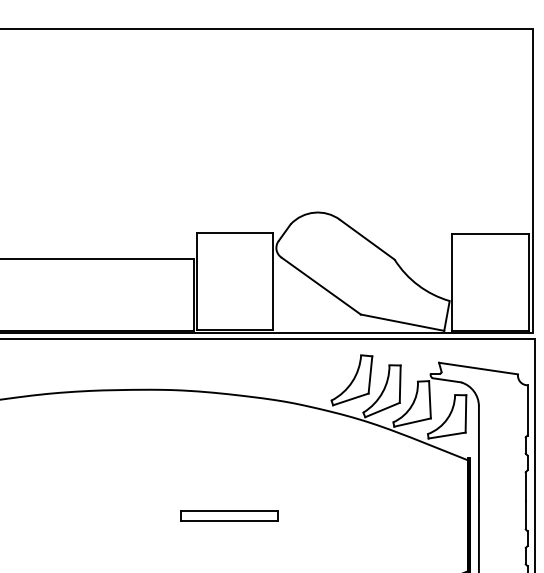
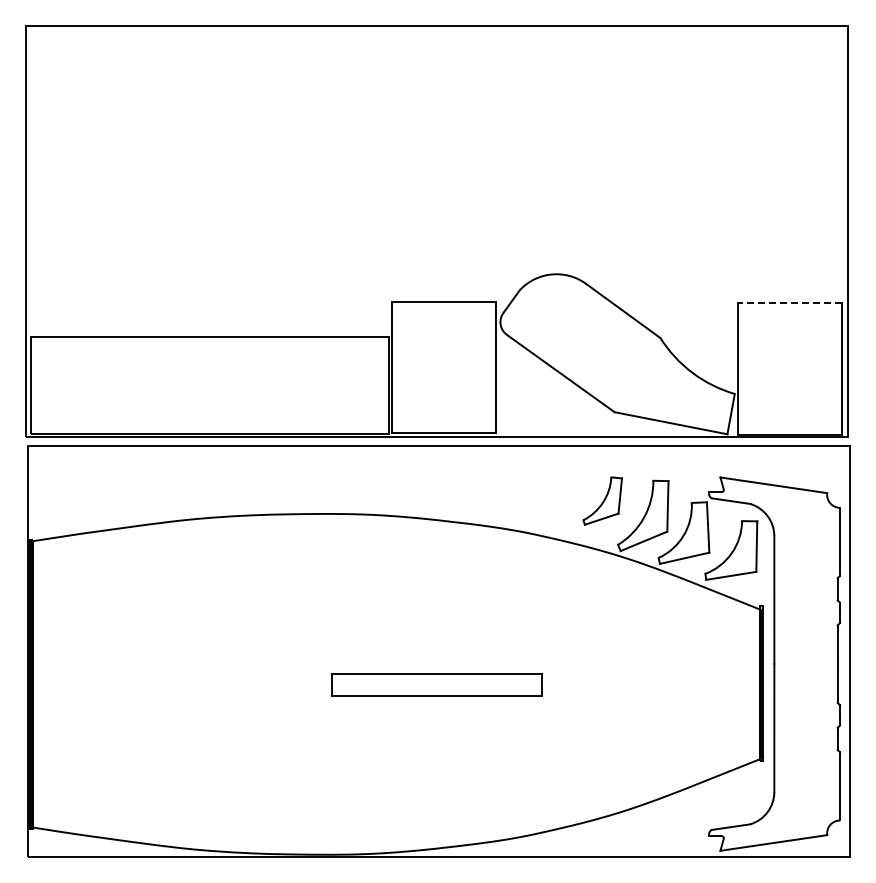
line: (490, 234) -> (789, 303), solid -> dashed
part: (351, 379) -> (602, 500), size x0.7
part: (229, 515) -> (436, 683), size x1.6

